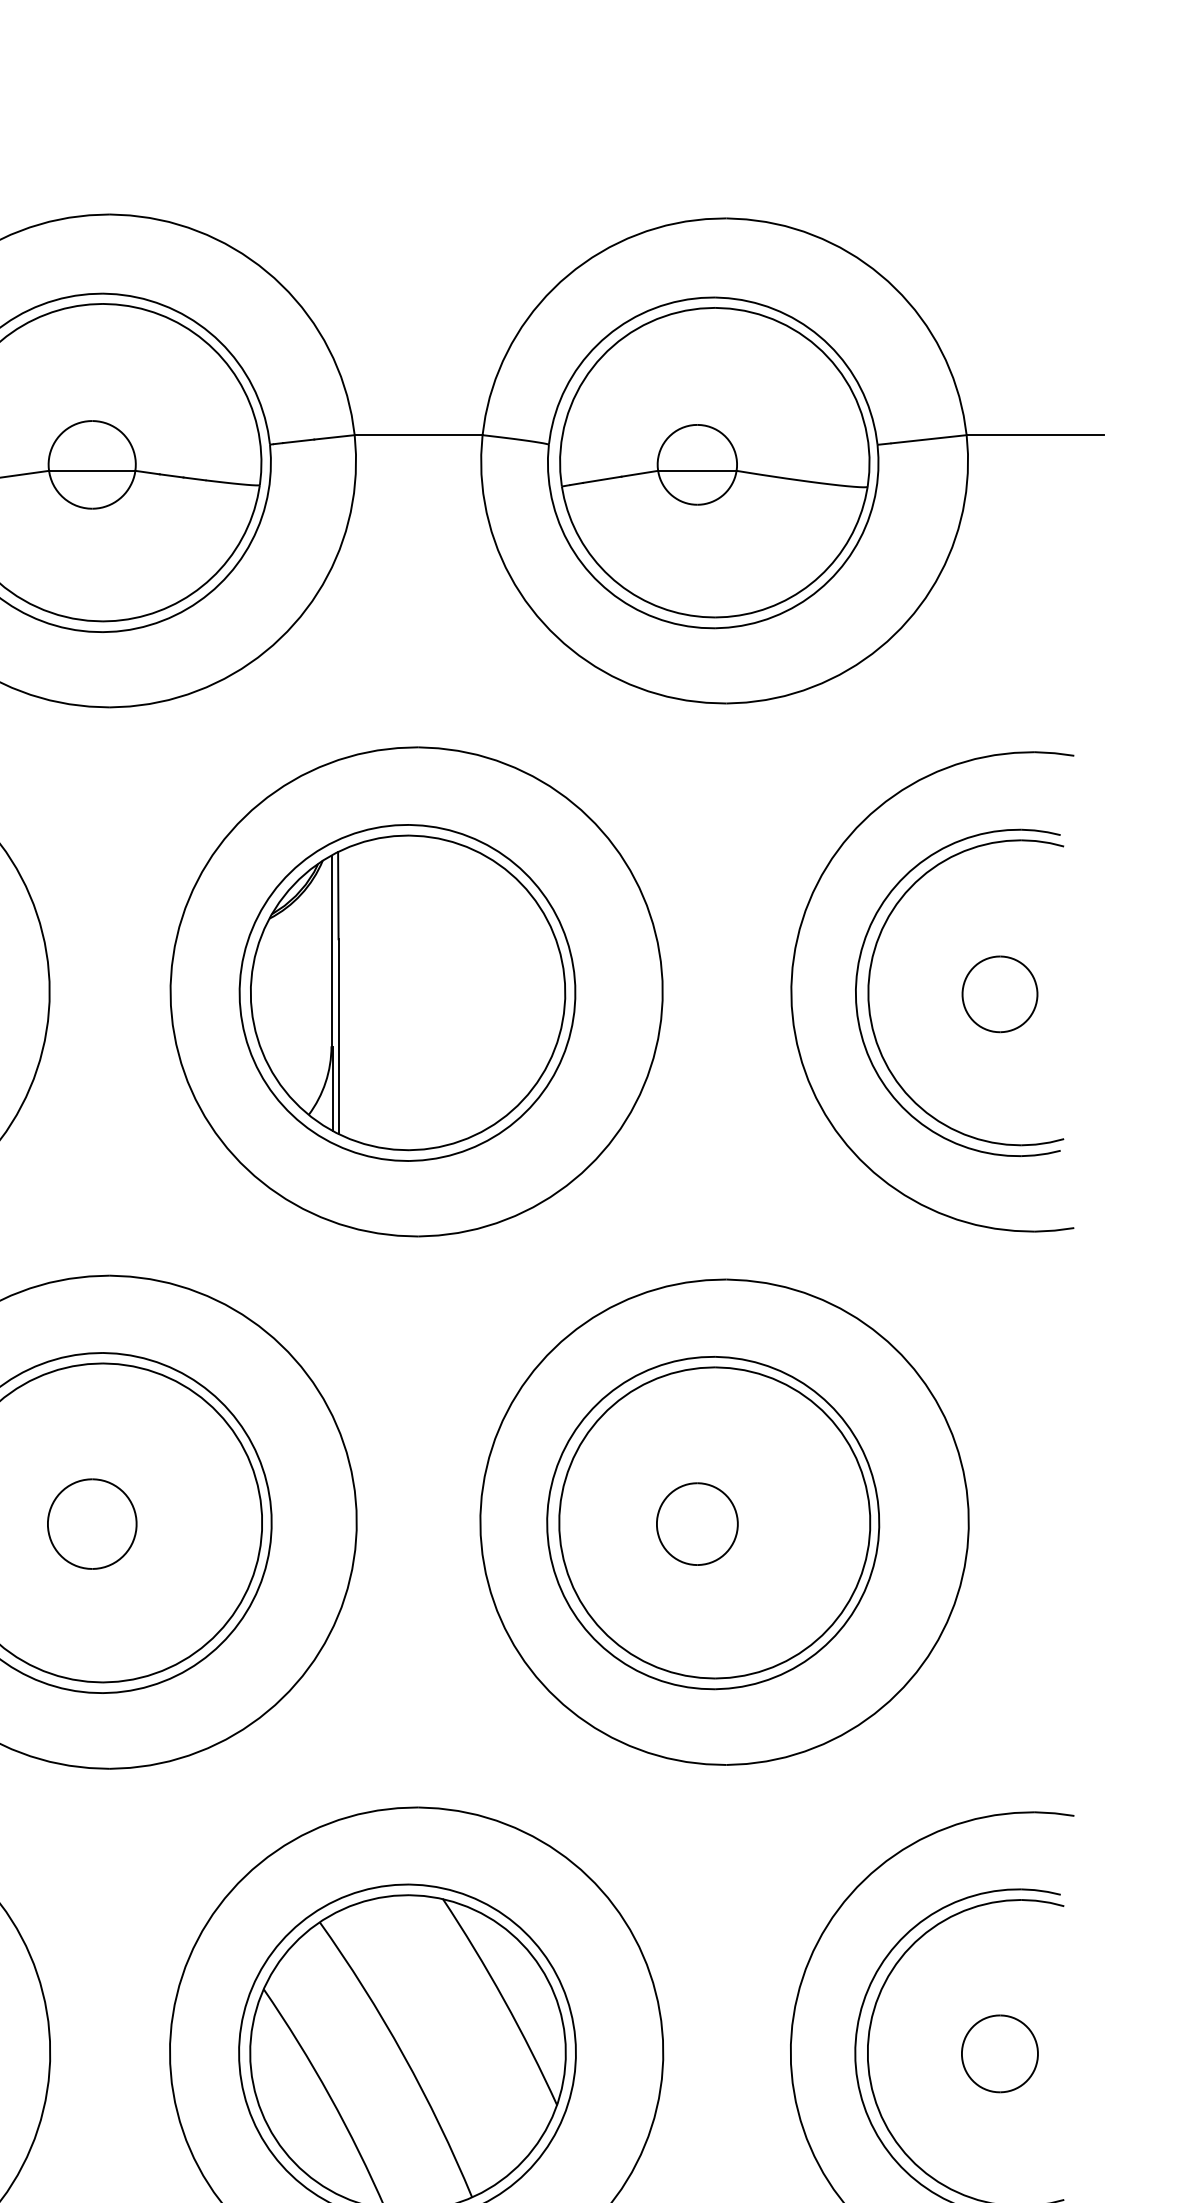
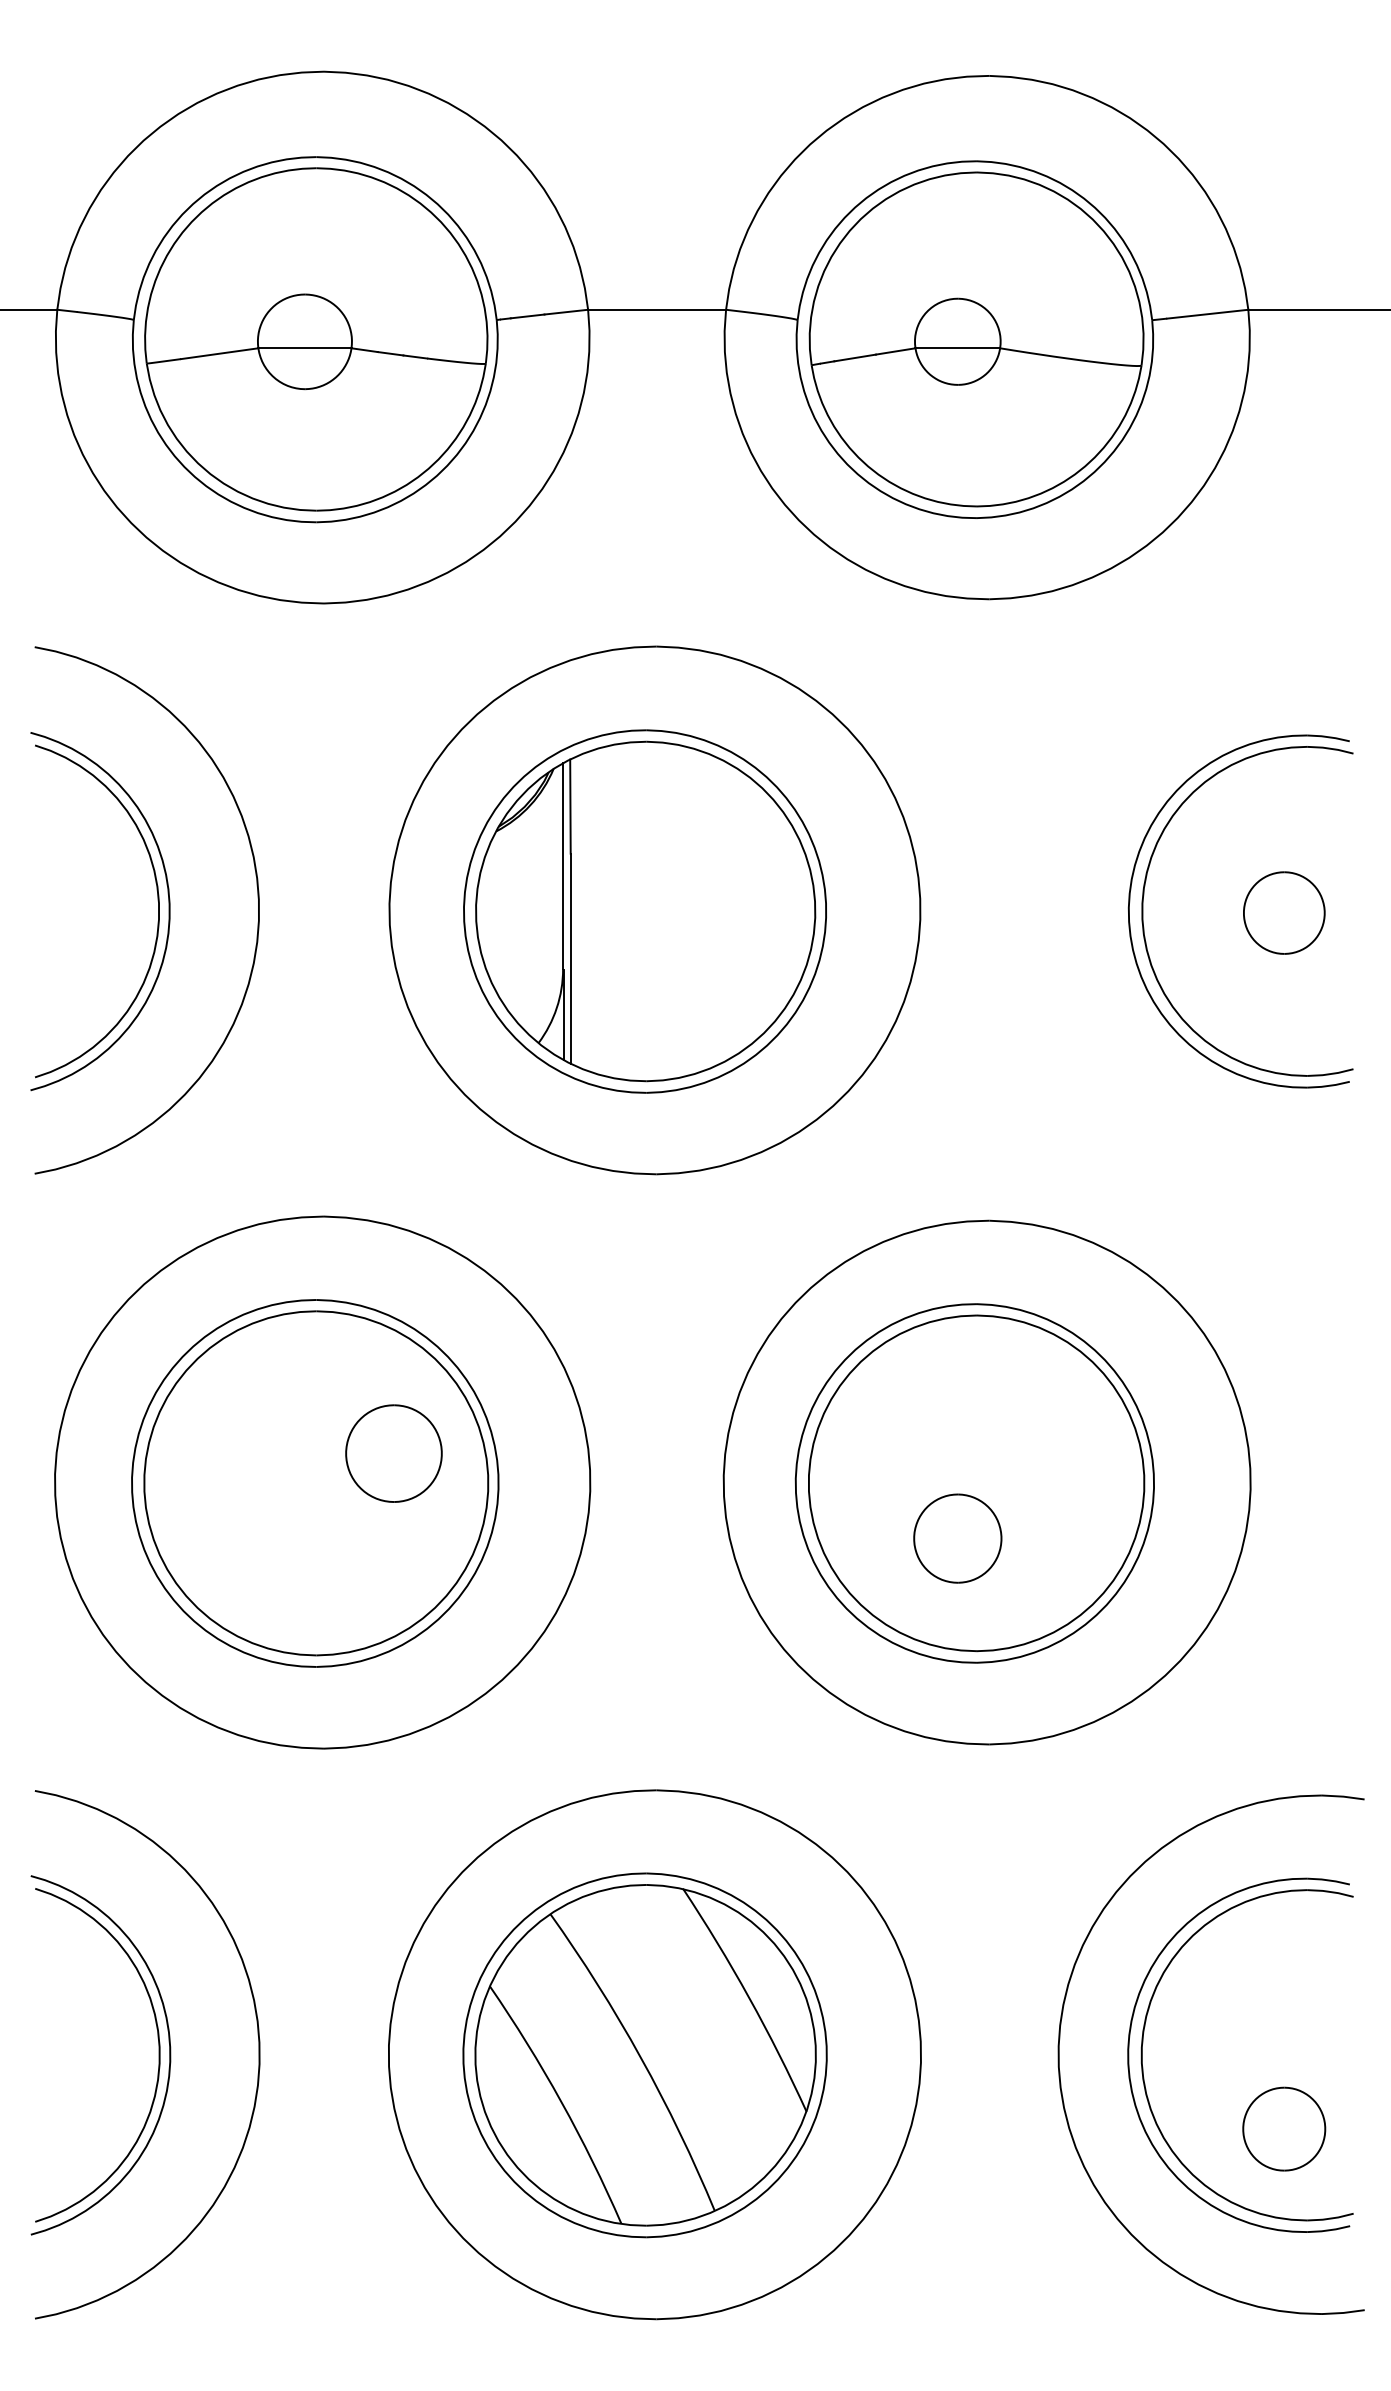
part: (792, 991) -> (1060, 909), removed
part: (91, 1524) -> (393, 1453), moved
part: (697, 1524) -> (957, 1538), moved
part: (1000, 2053) -> (1284, 2128), moved

